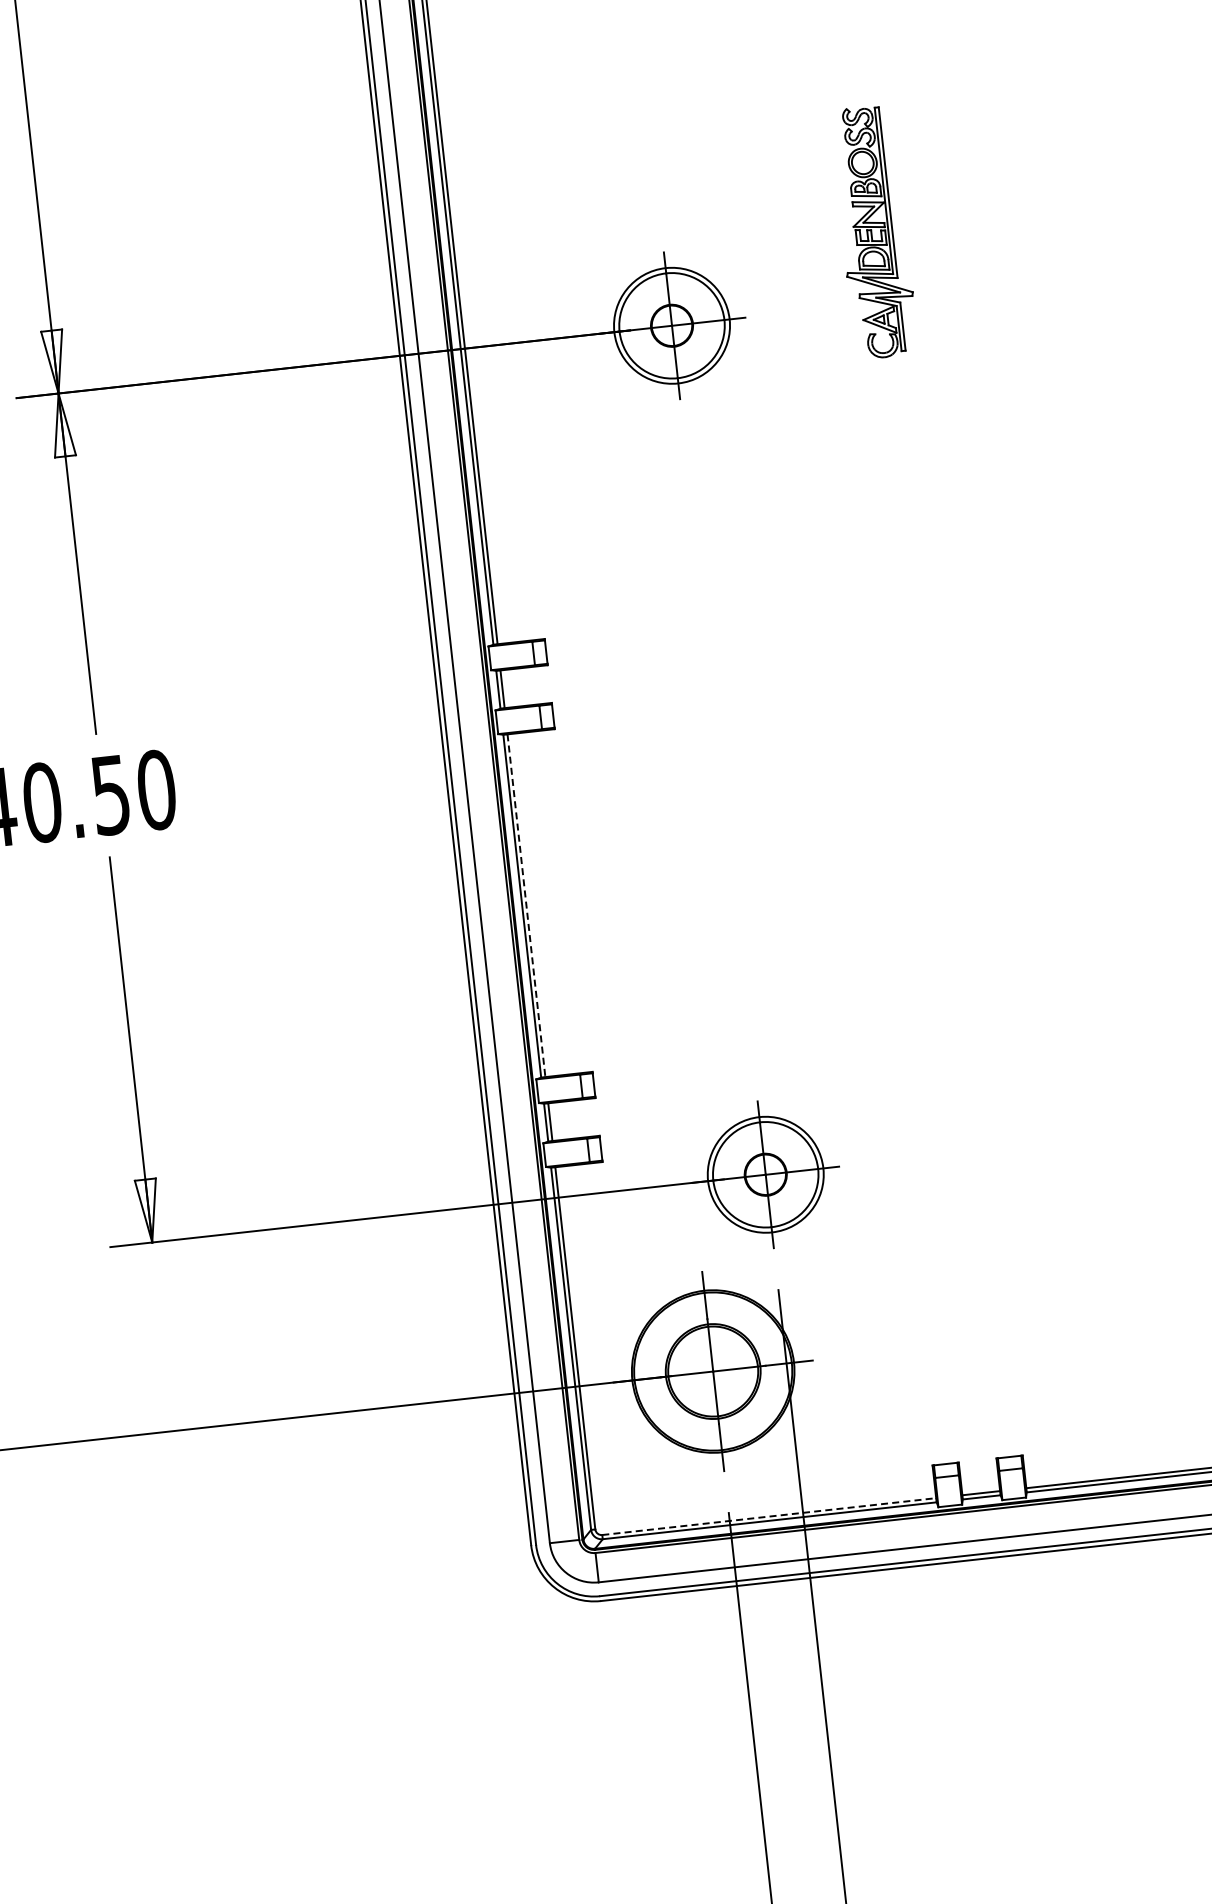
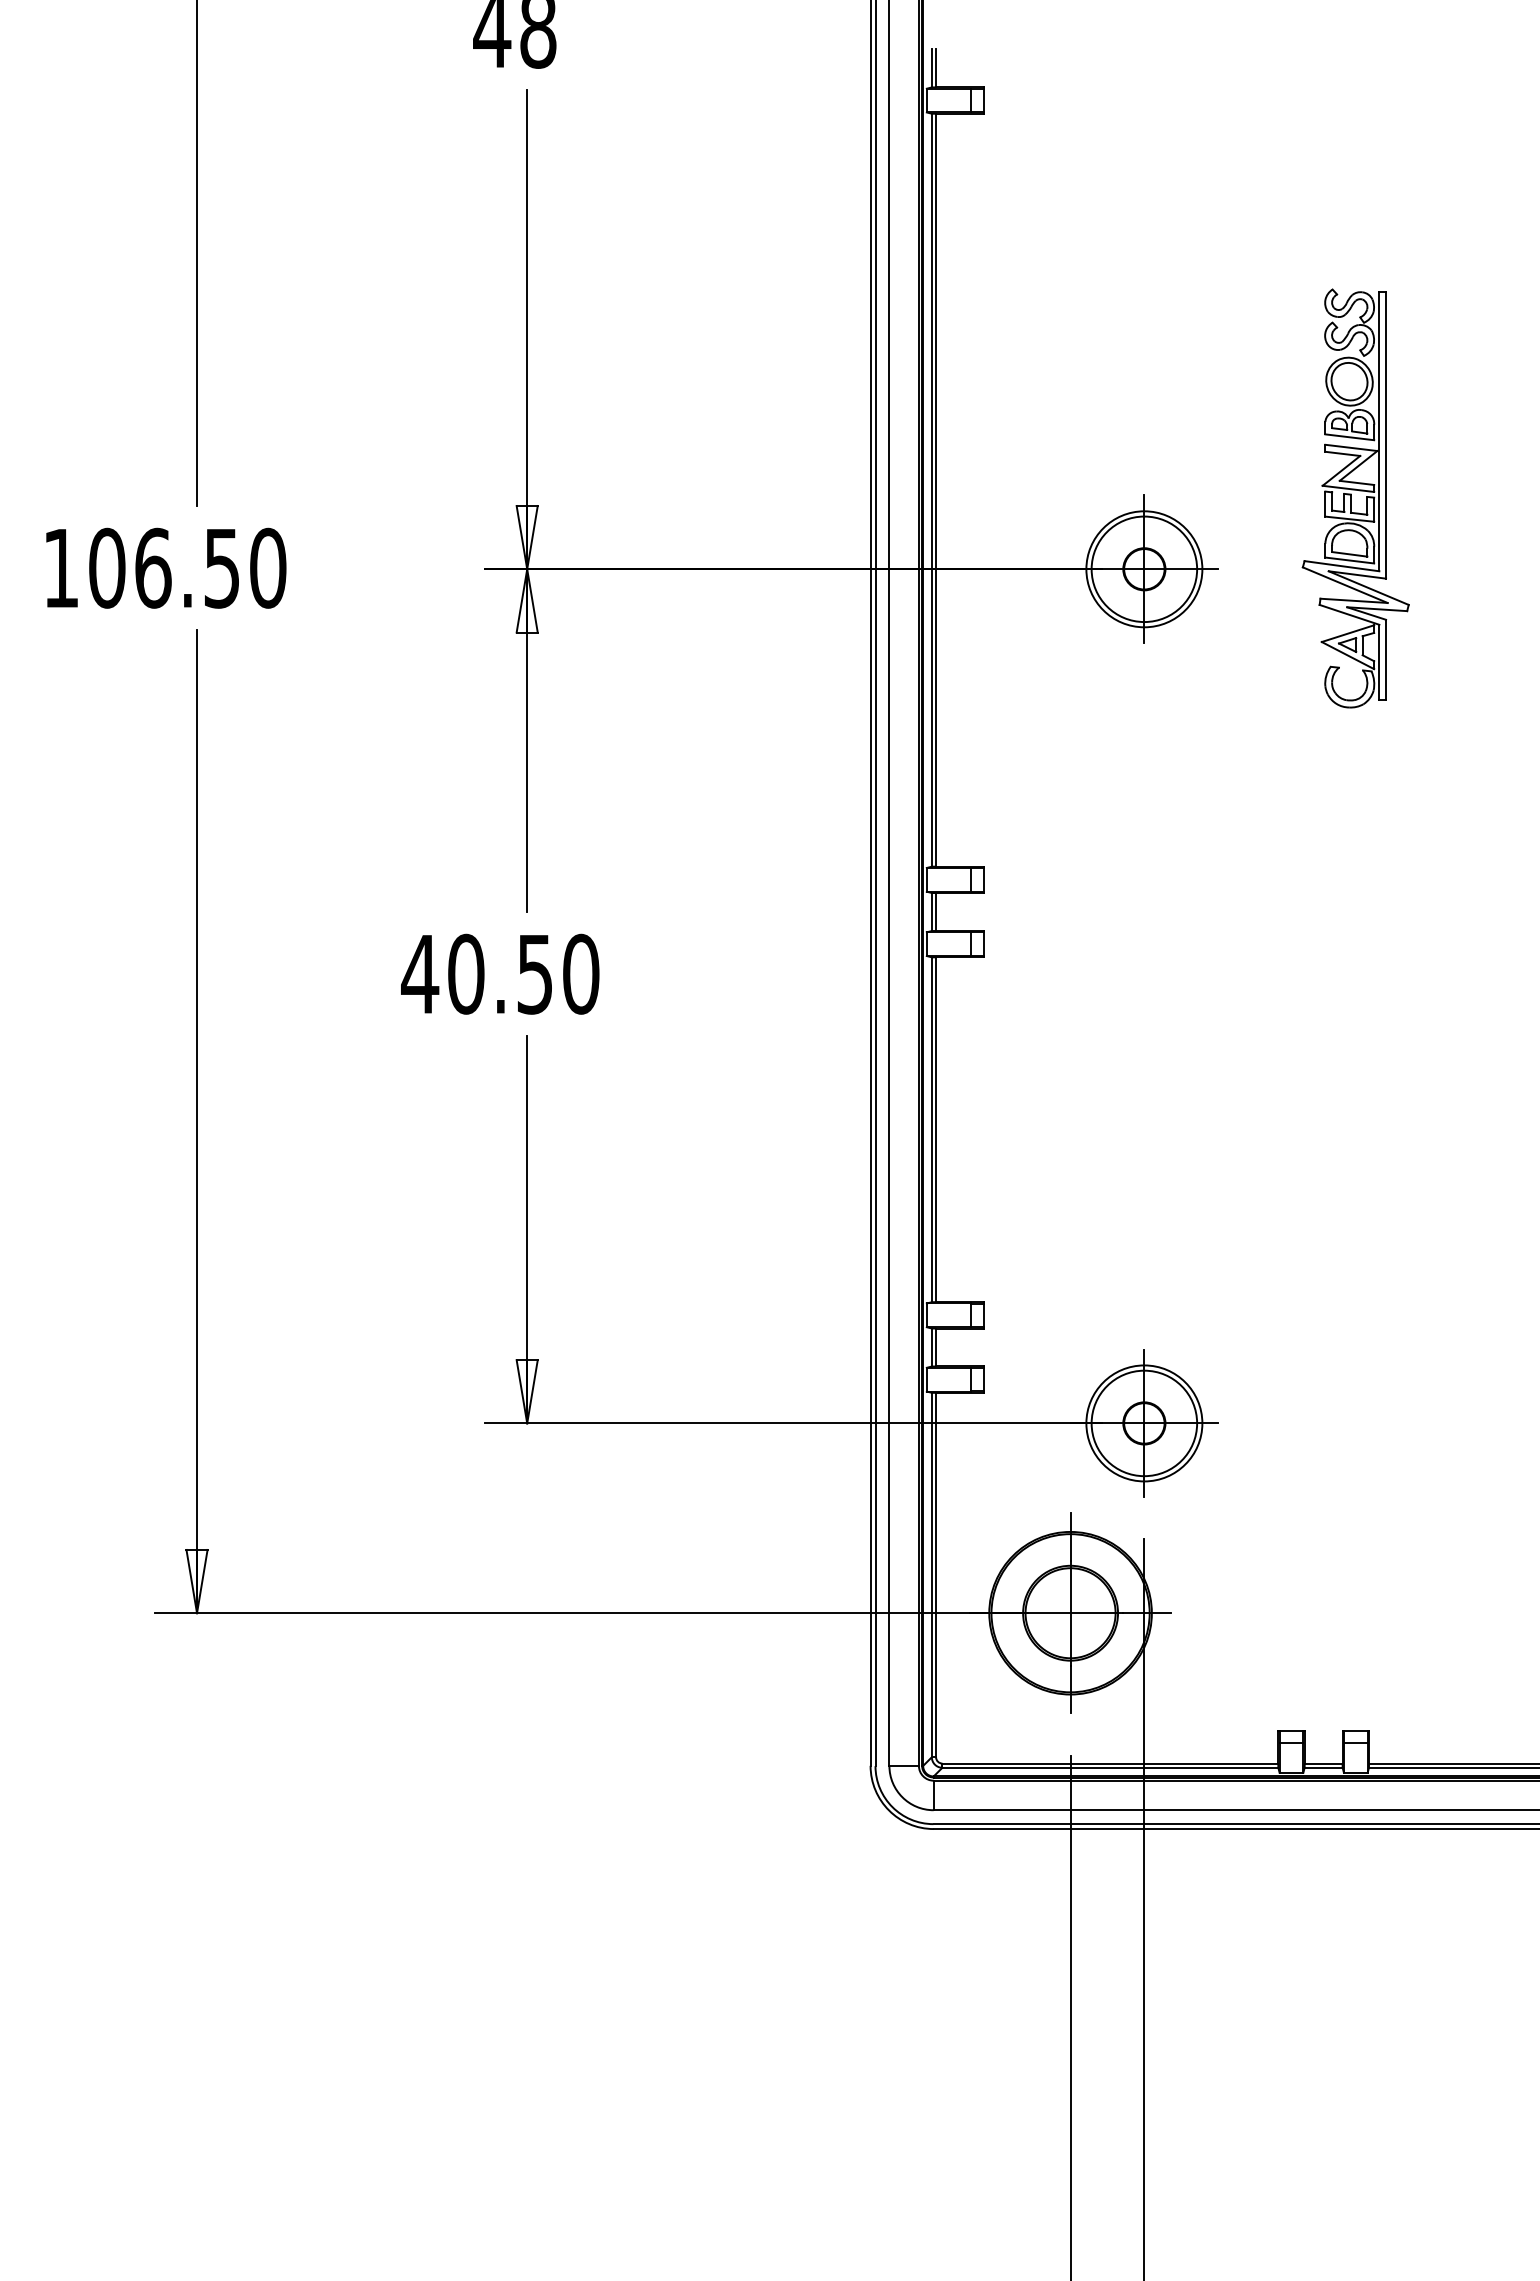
part: (874, 232) -> (1355, 498), size x1.67
line: (526, 906) -> (936, 1130), dashed -> solid
line: (769, 1516) -> (1110, 1763), dashed -> solid

